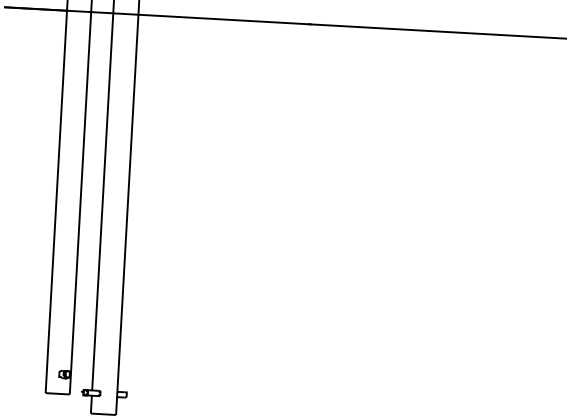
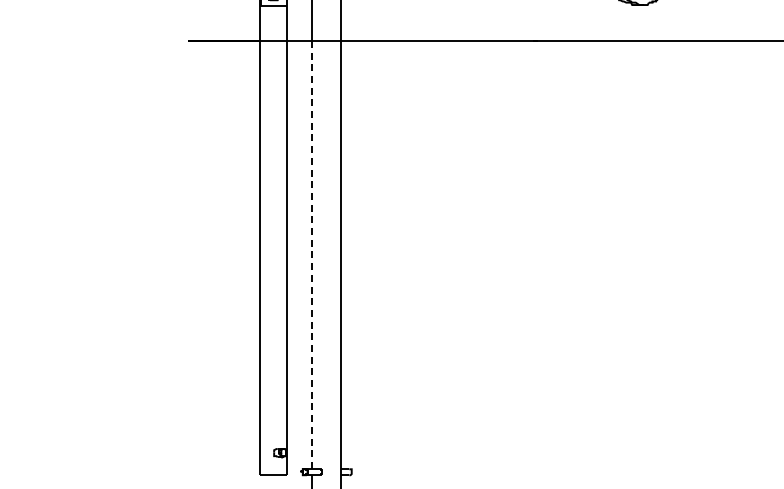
line: (102, 202) -> (312, 255), solid -> dashed

